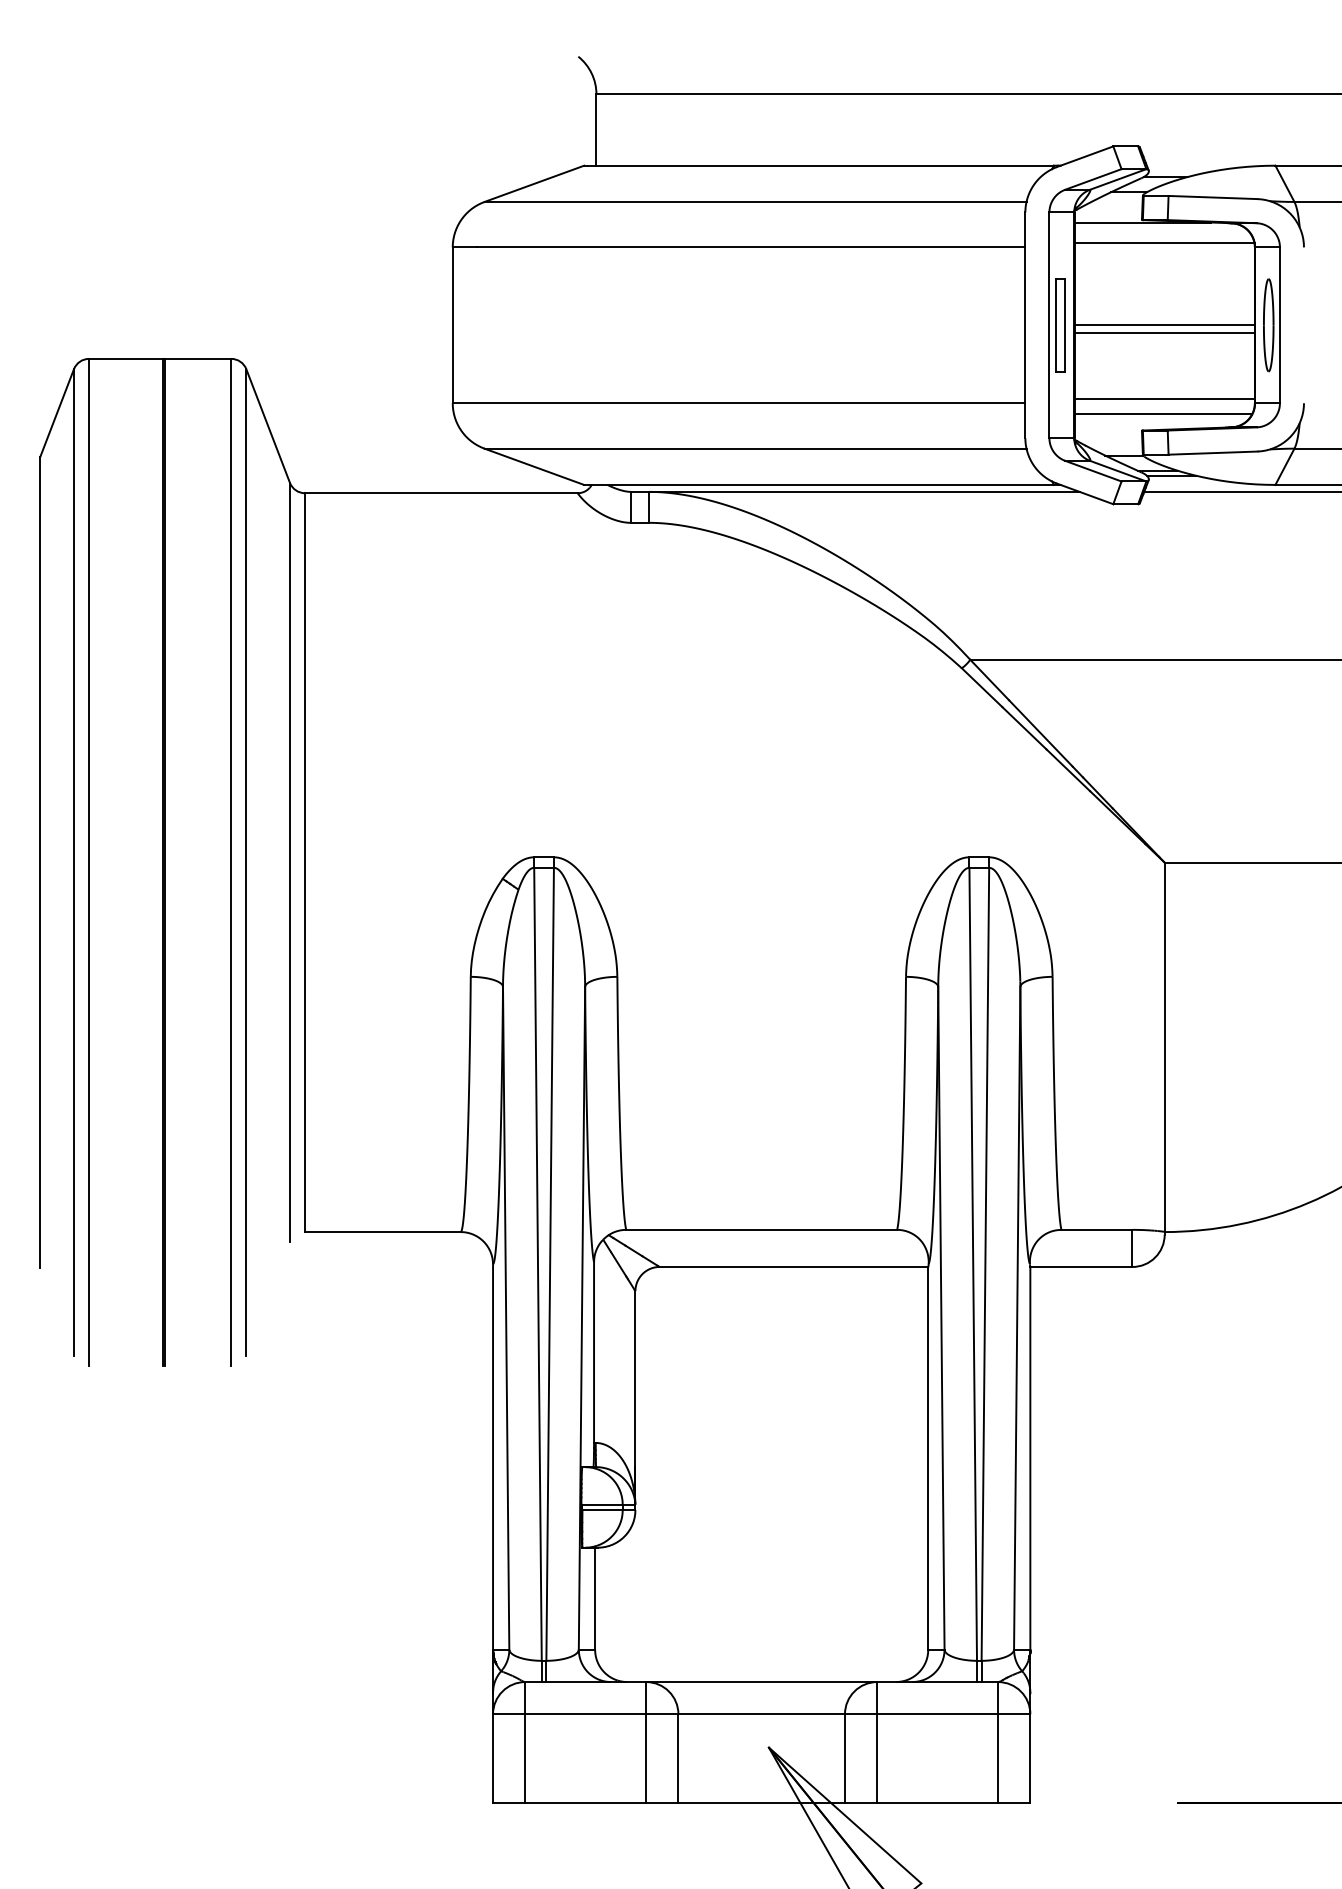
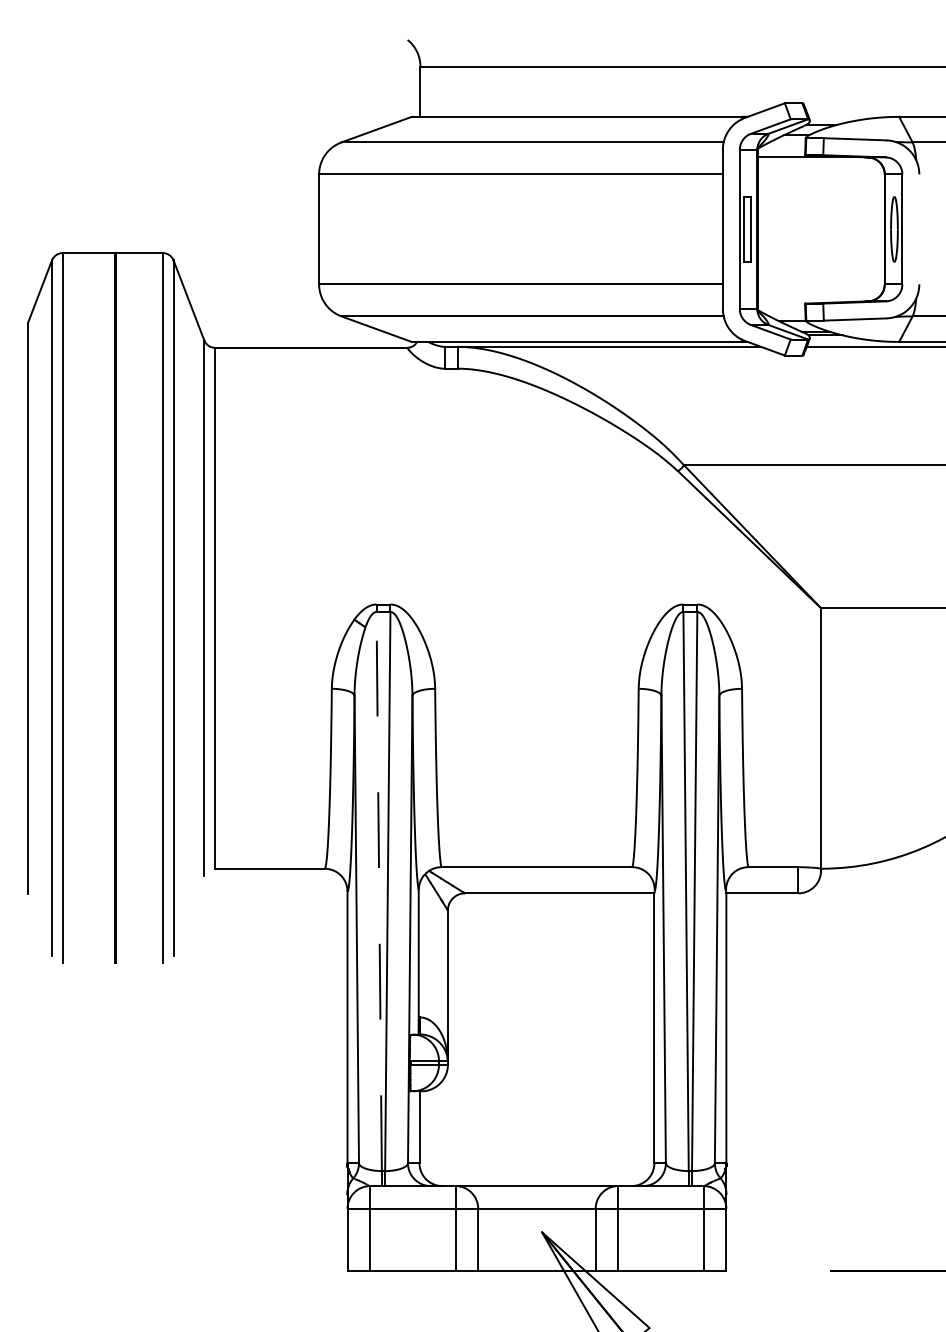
line: (1164, 242) -> (820, 171), removed
line: (1164, 325) -> (820, 229), removed
line: (1164, 333) -> (820, 235), removed
line: (1164, 399) -> (820, 281), removed
line: (1163, 414) -> (820, 292), removed
line: (537, 1264) -> (378, 891), solid -> dashed

